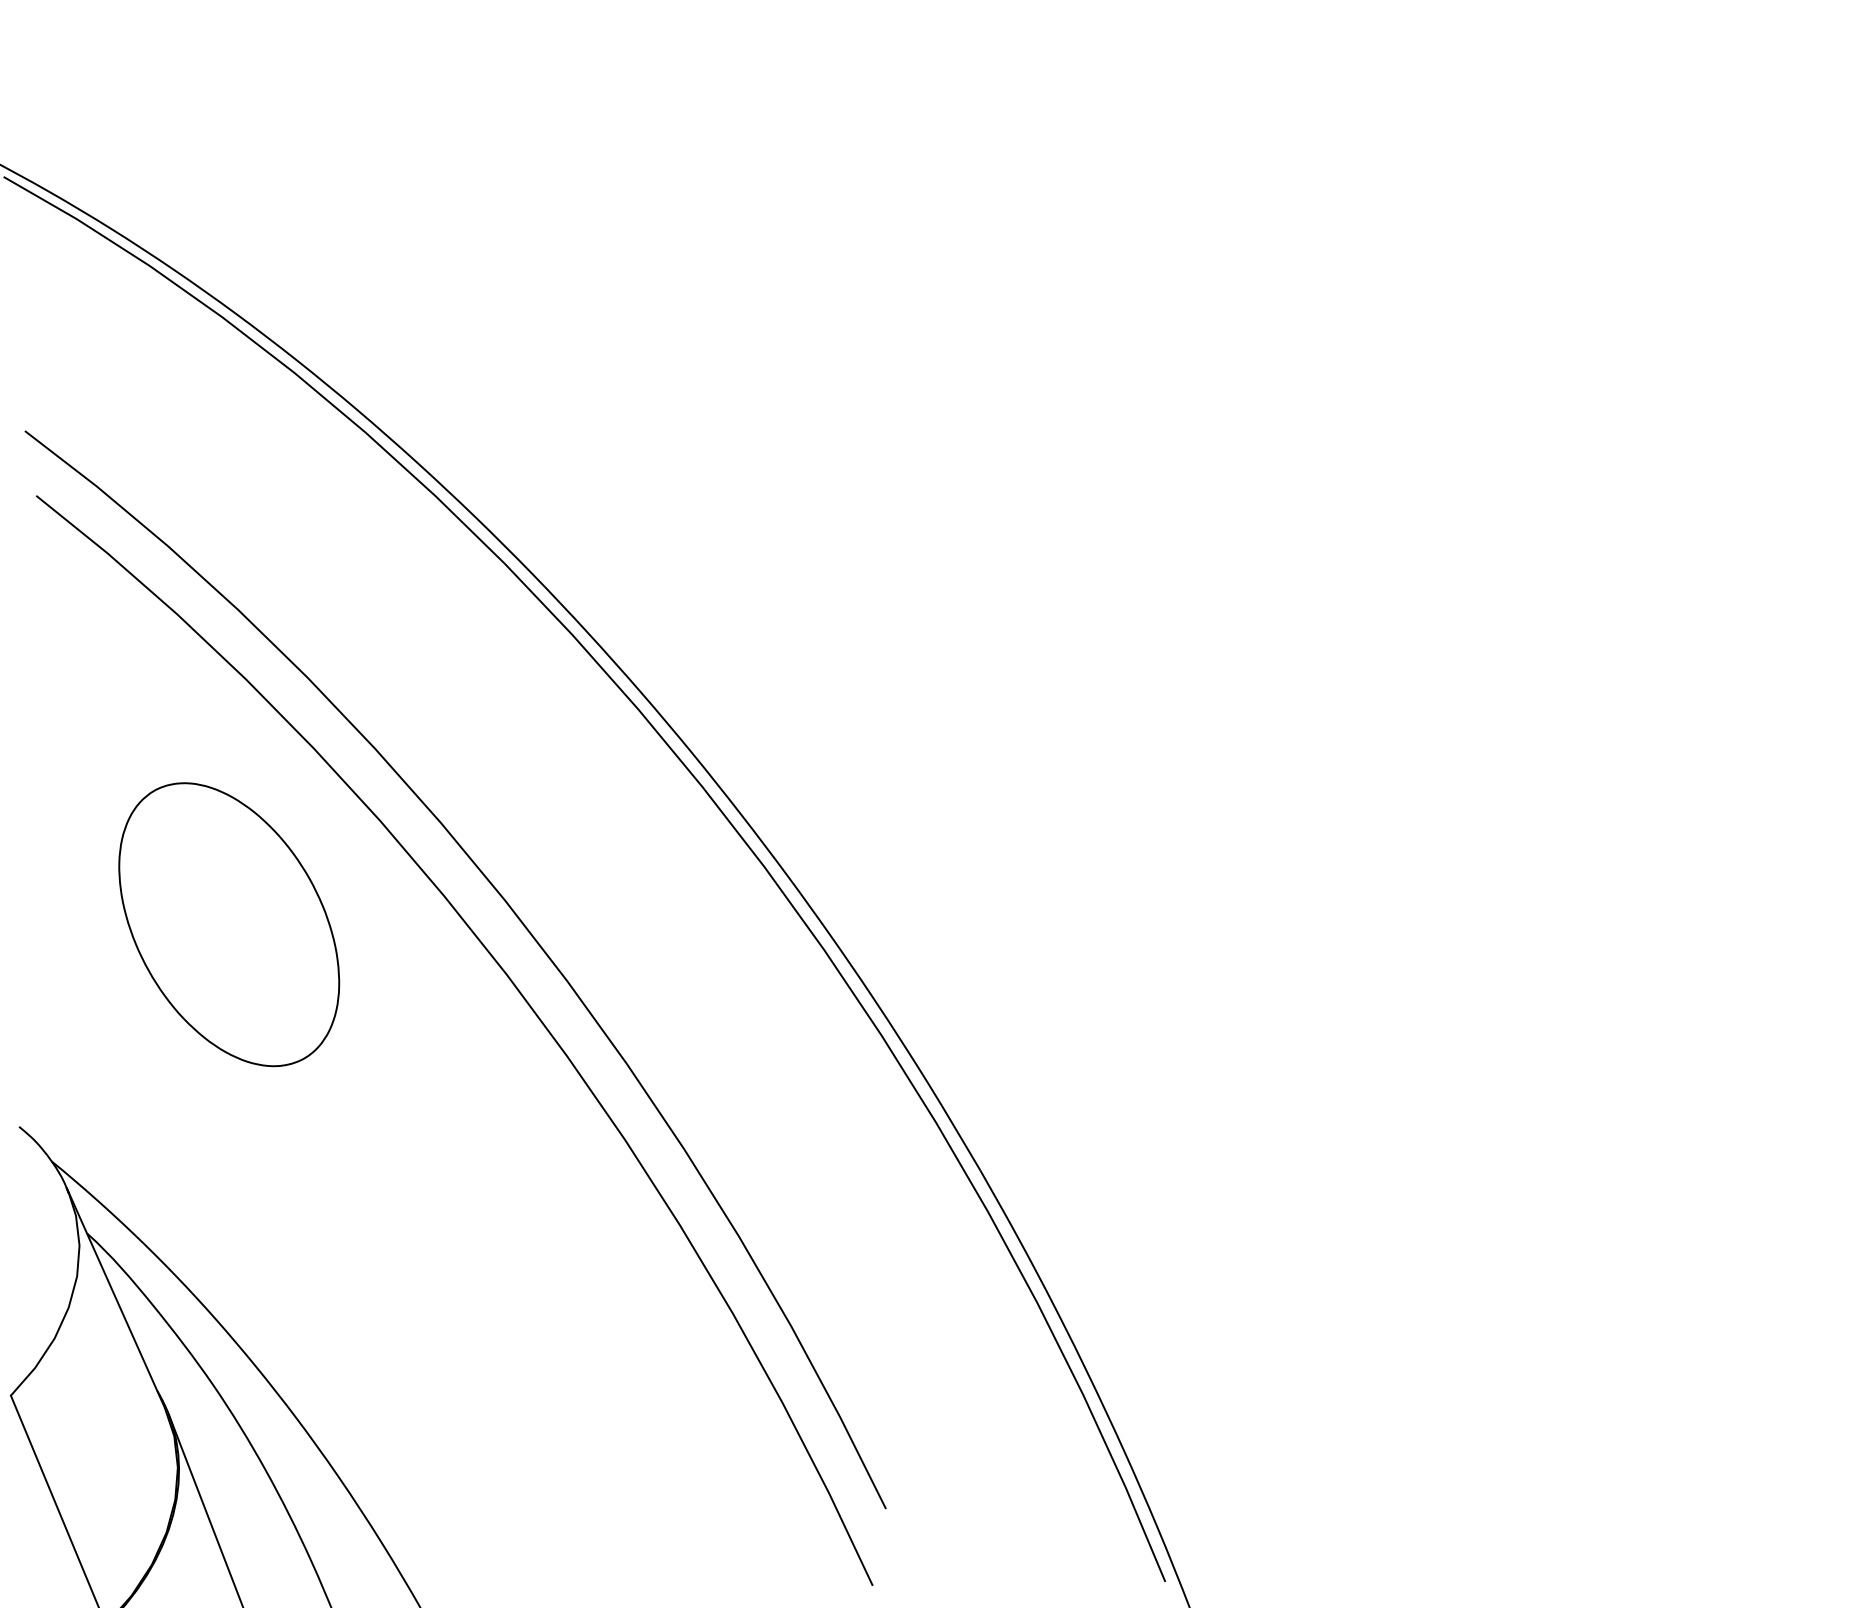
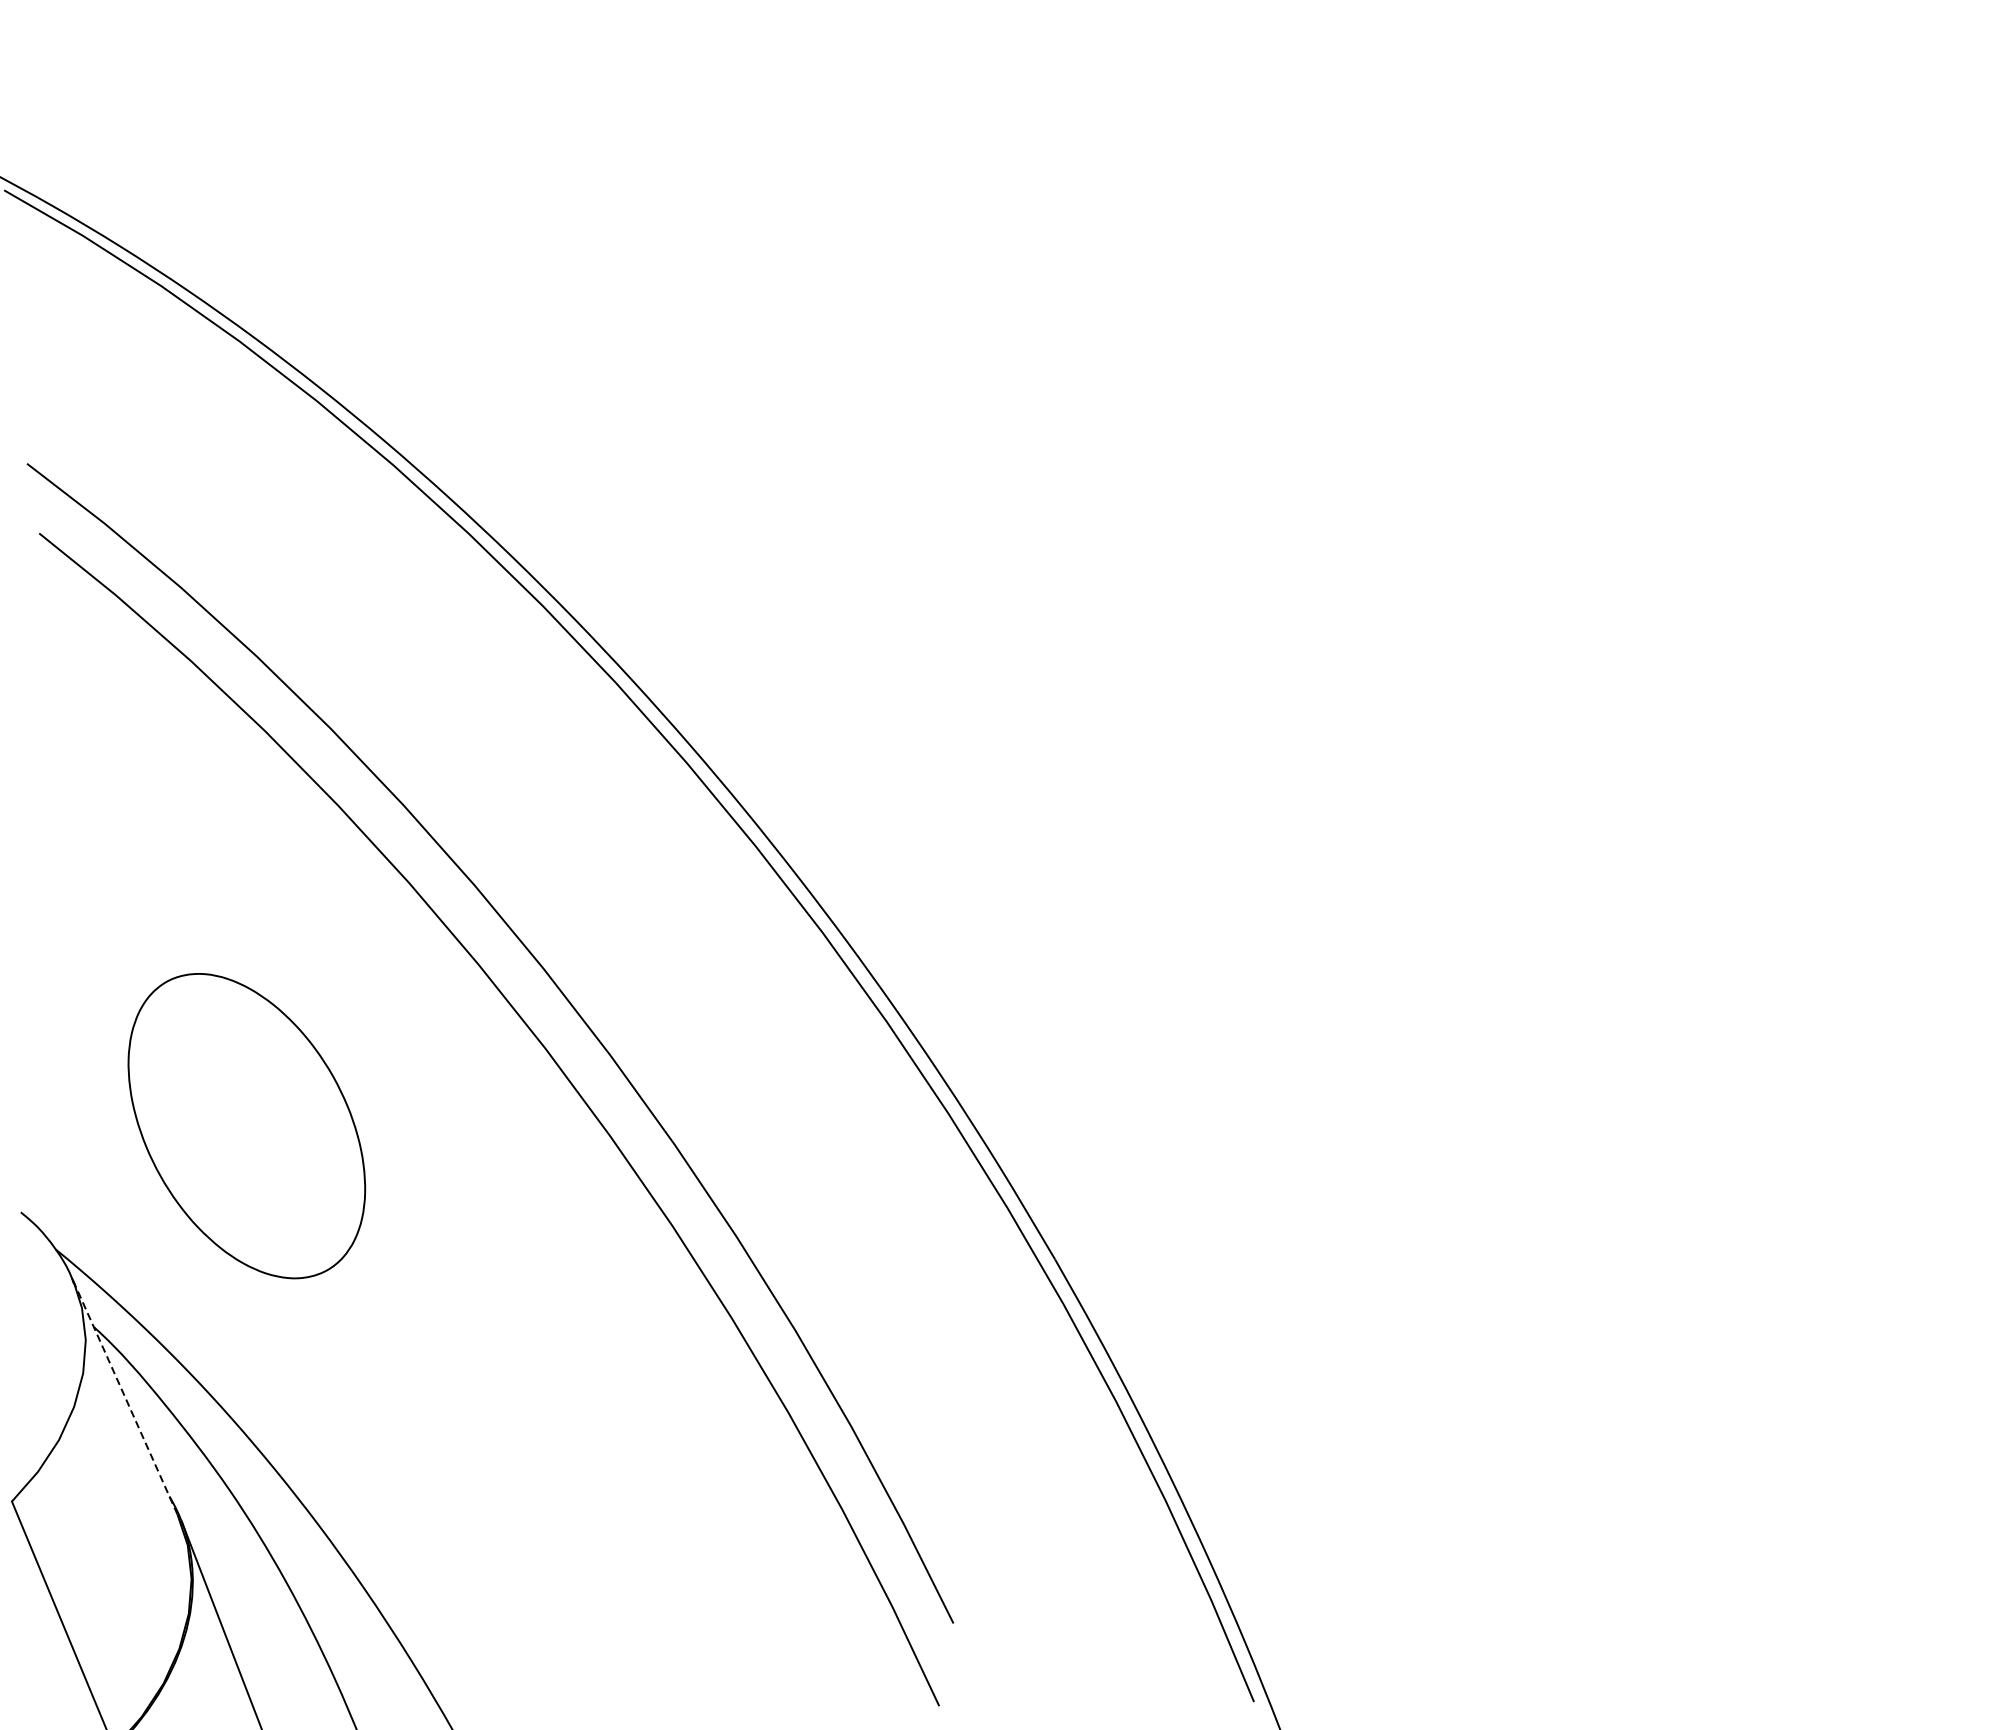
part: (229, 924) -> (247, 1125), moved
line: (115, 1297) -> (124, 1395), solid -> dashed

